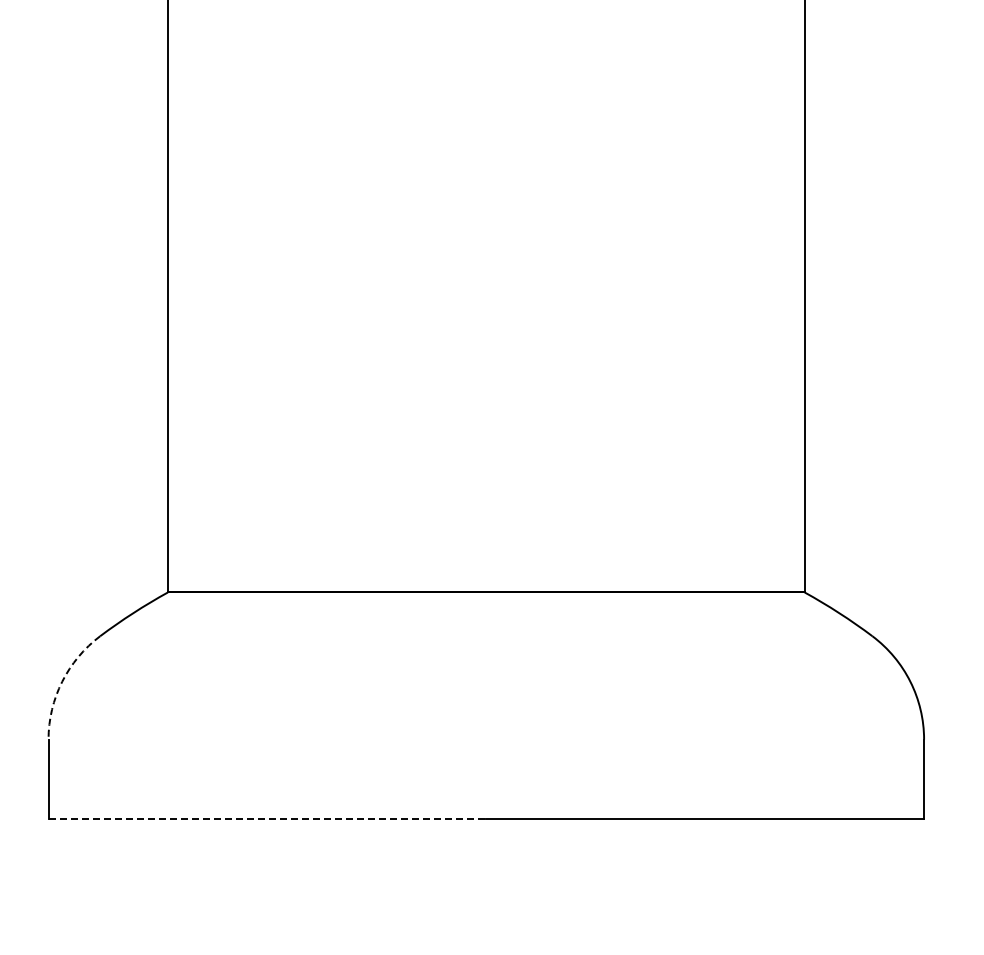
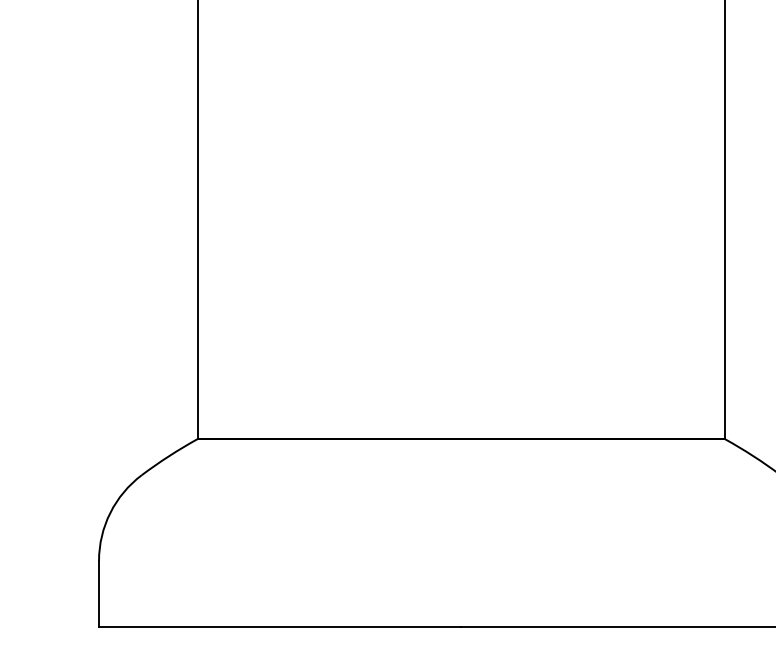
arc: (62, 681) -> (110, 512), dashed -> solid
line: (267, 819) -> (280, 626), dashed -> solid

